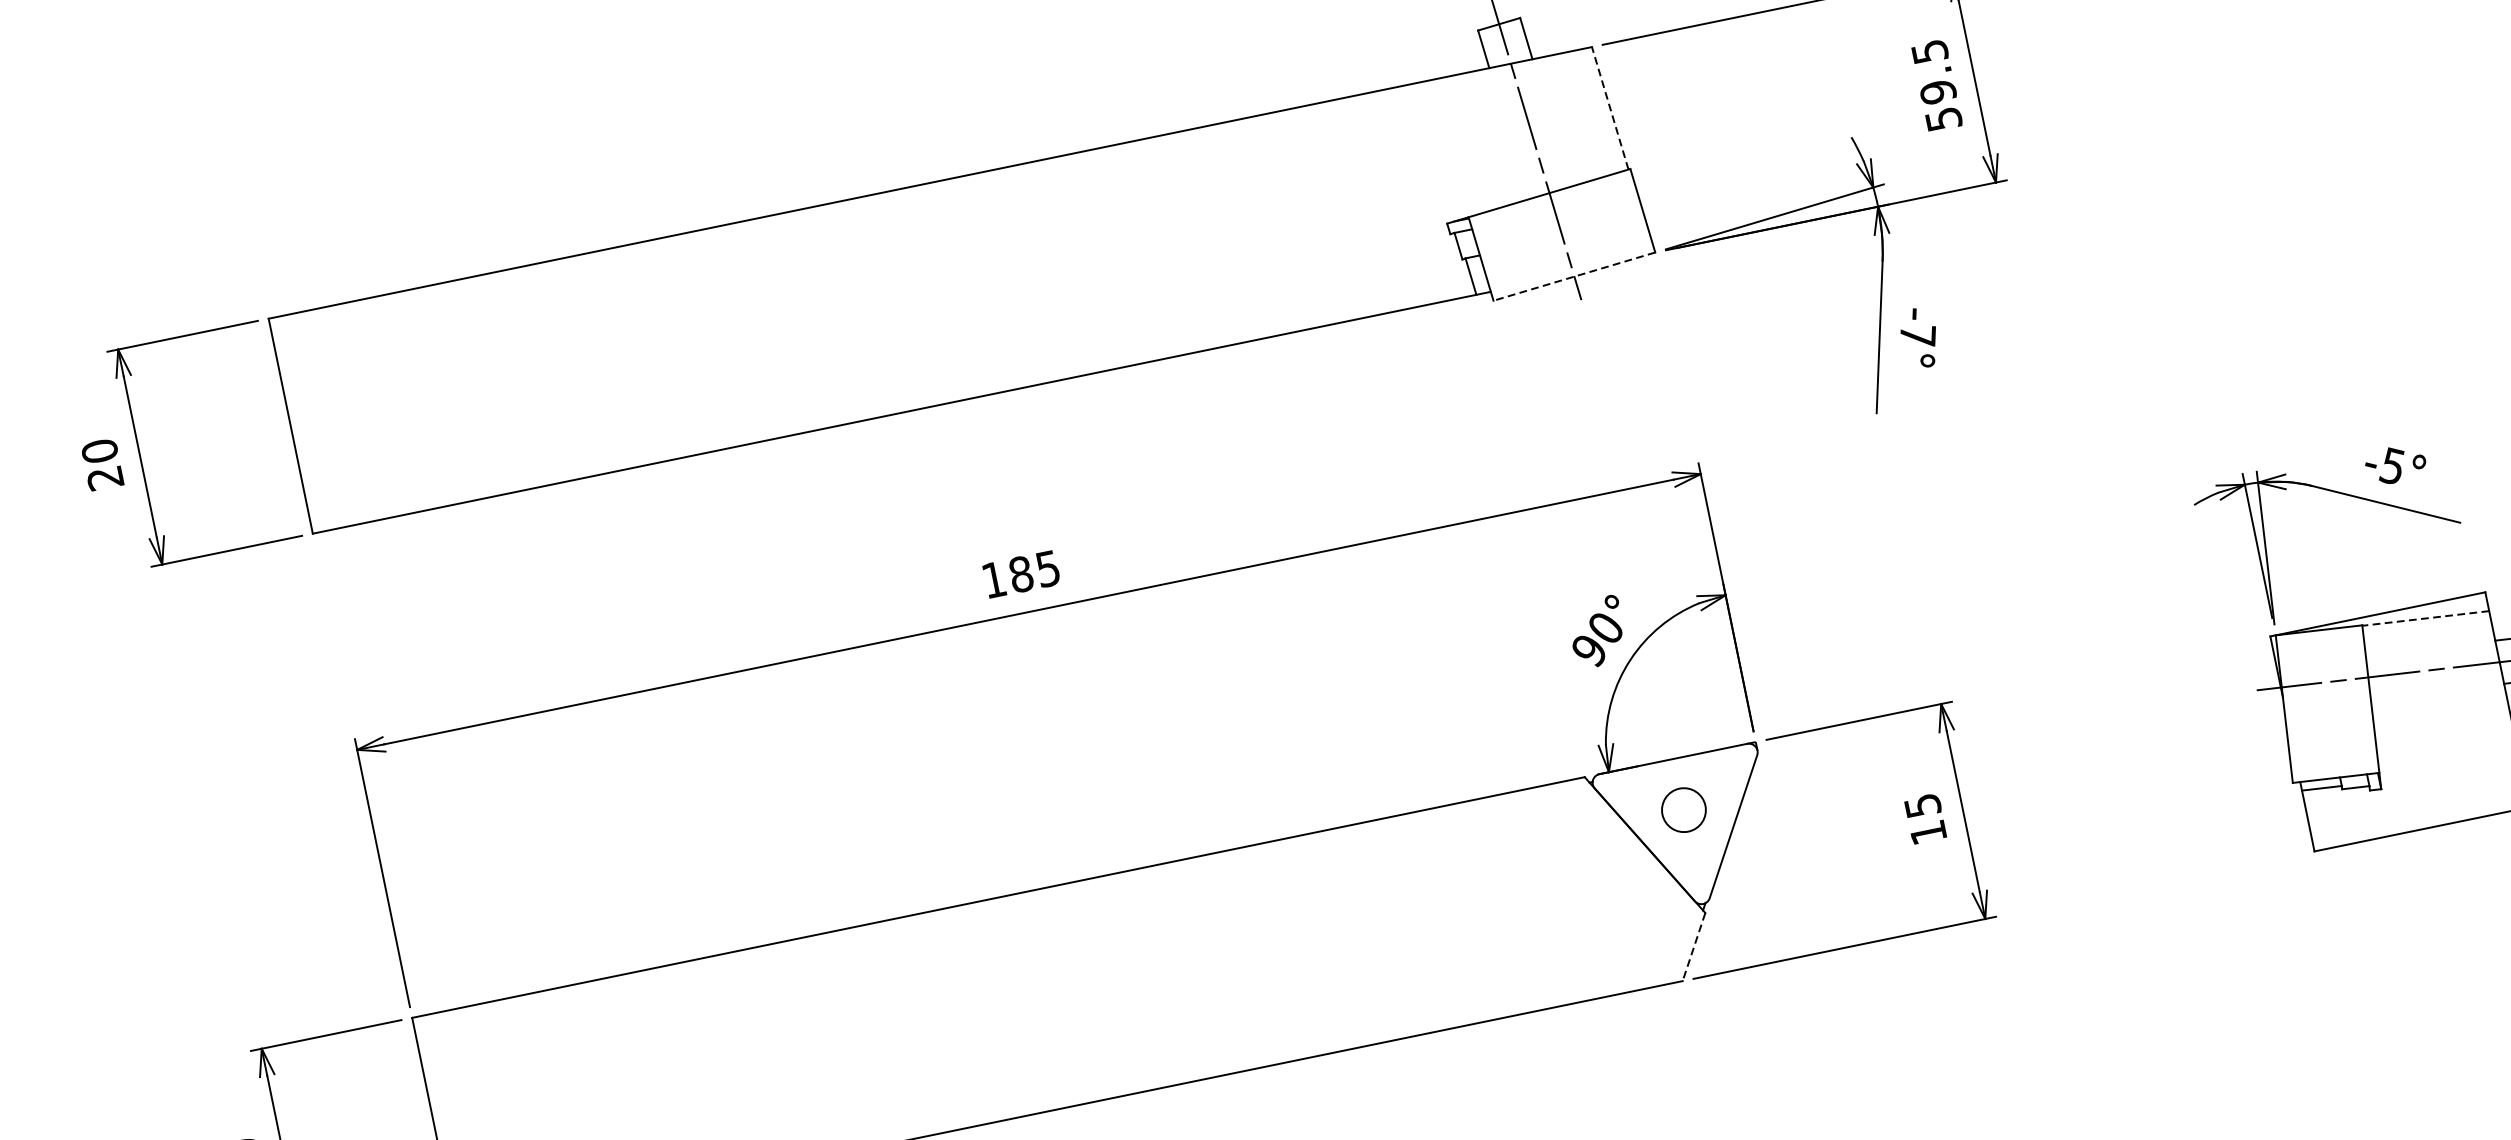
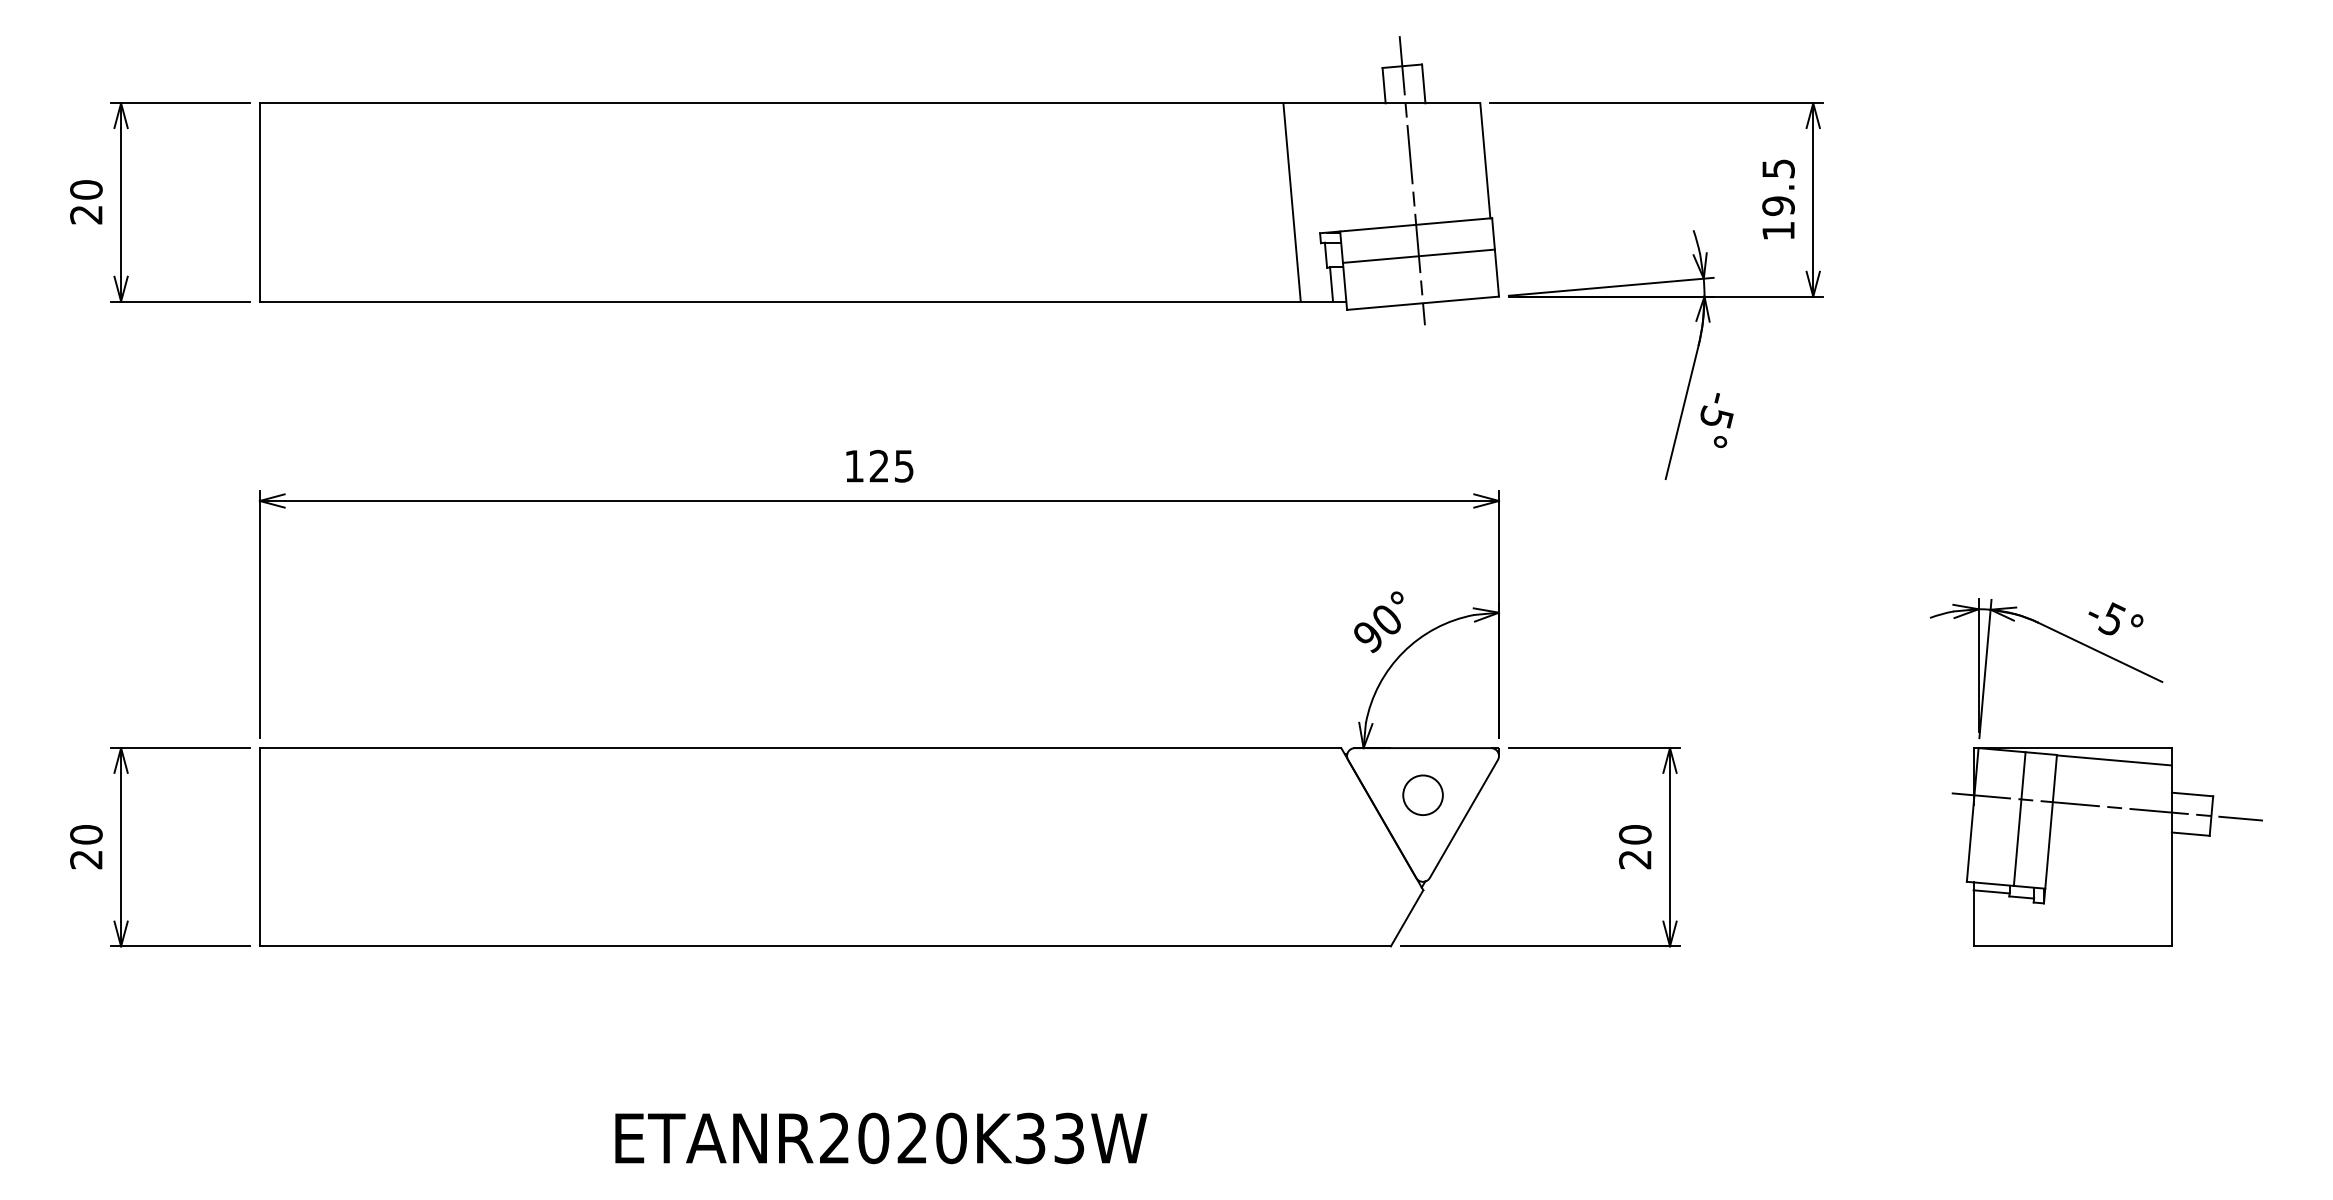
line: (1610, 107) -> (1485, 160), dashed -> solid
text: (1943, 119) -> (1778, 231), 59.5 -> 19.5
line: (1409, 196) -> (1291, 202), added
line: (1558, 225) -> (1418, 255), added
line: (1573, 277) -> (1422, 303), dashed -> solid
text: (1918, 335) -> (1716, 417), -7° -> -5°
text: (1021, 574) -> (879, 466), 185 -> 125
line: (2425, 618) -> (2114, 760), dashed -> solid
line: (2335, 702) -> (2019, 818), added
text: (1925, 819) -> (1635, 847), 15 -> 20
line: (1693, 947) -> (1406, 918), dashed -> solid

